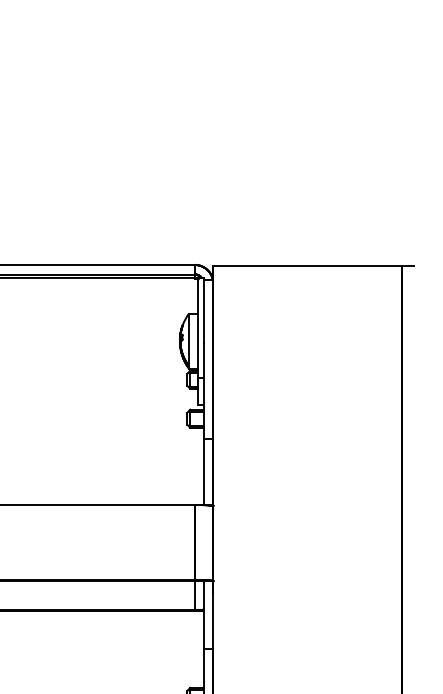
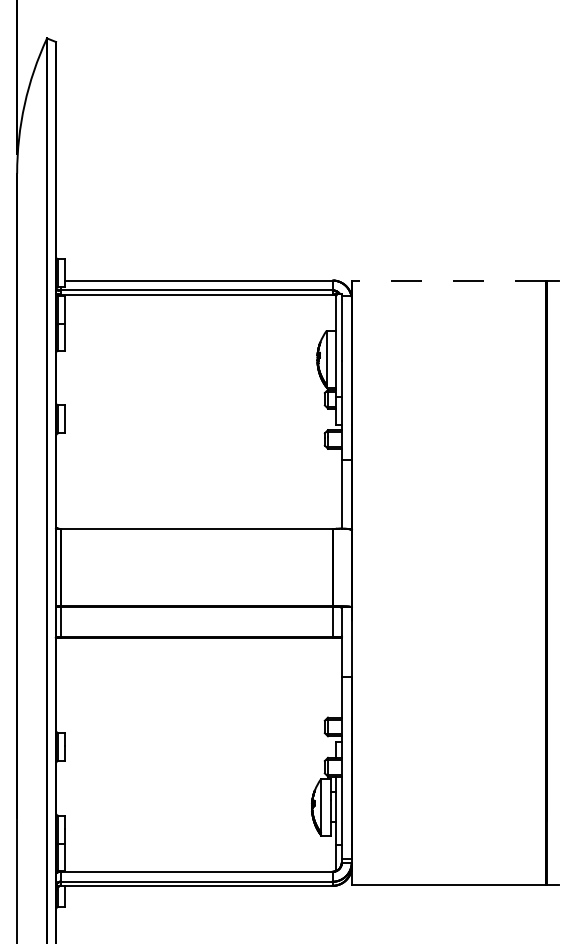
line: (306, 265) -> (448, 281), solid -> dashed

